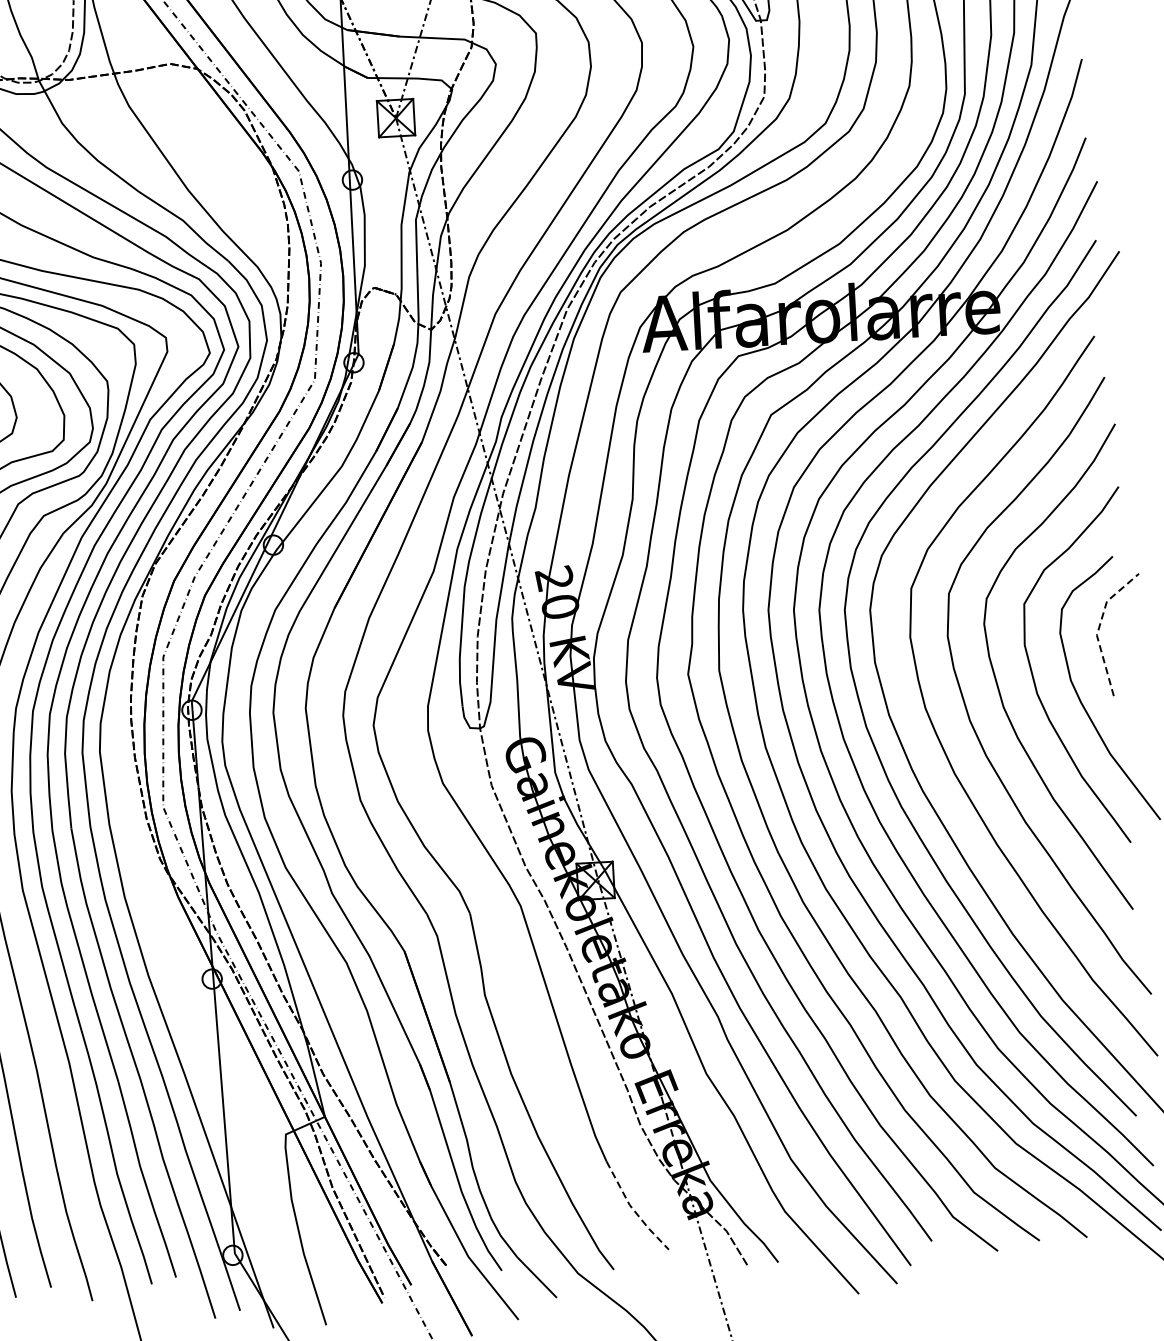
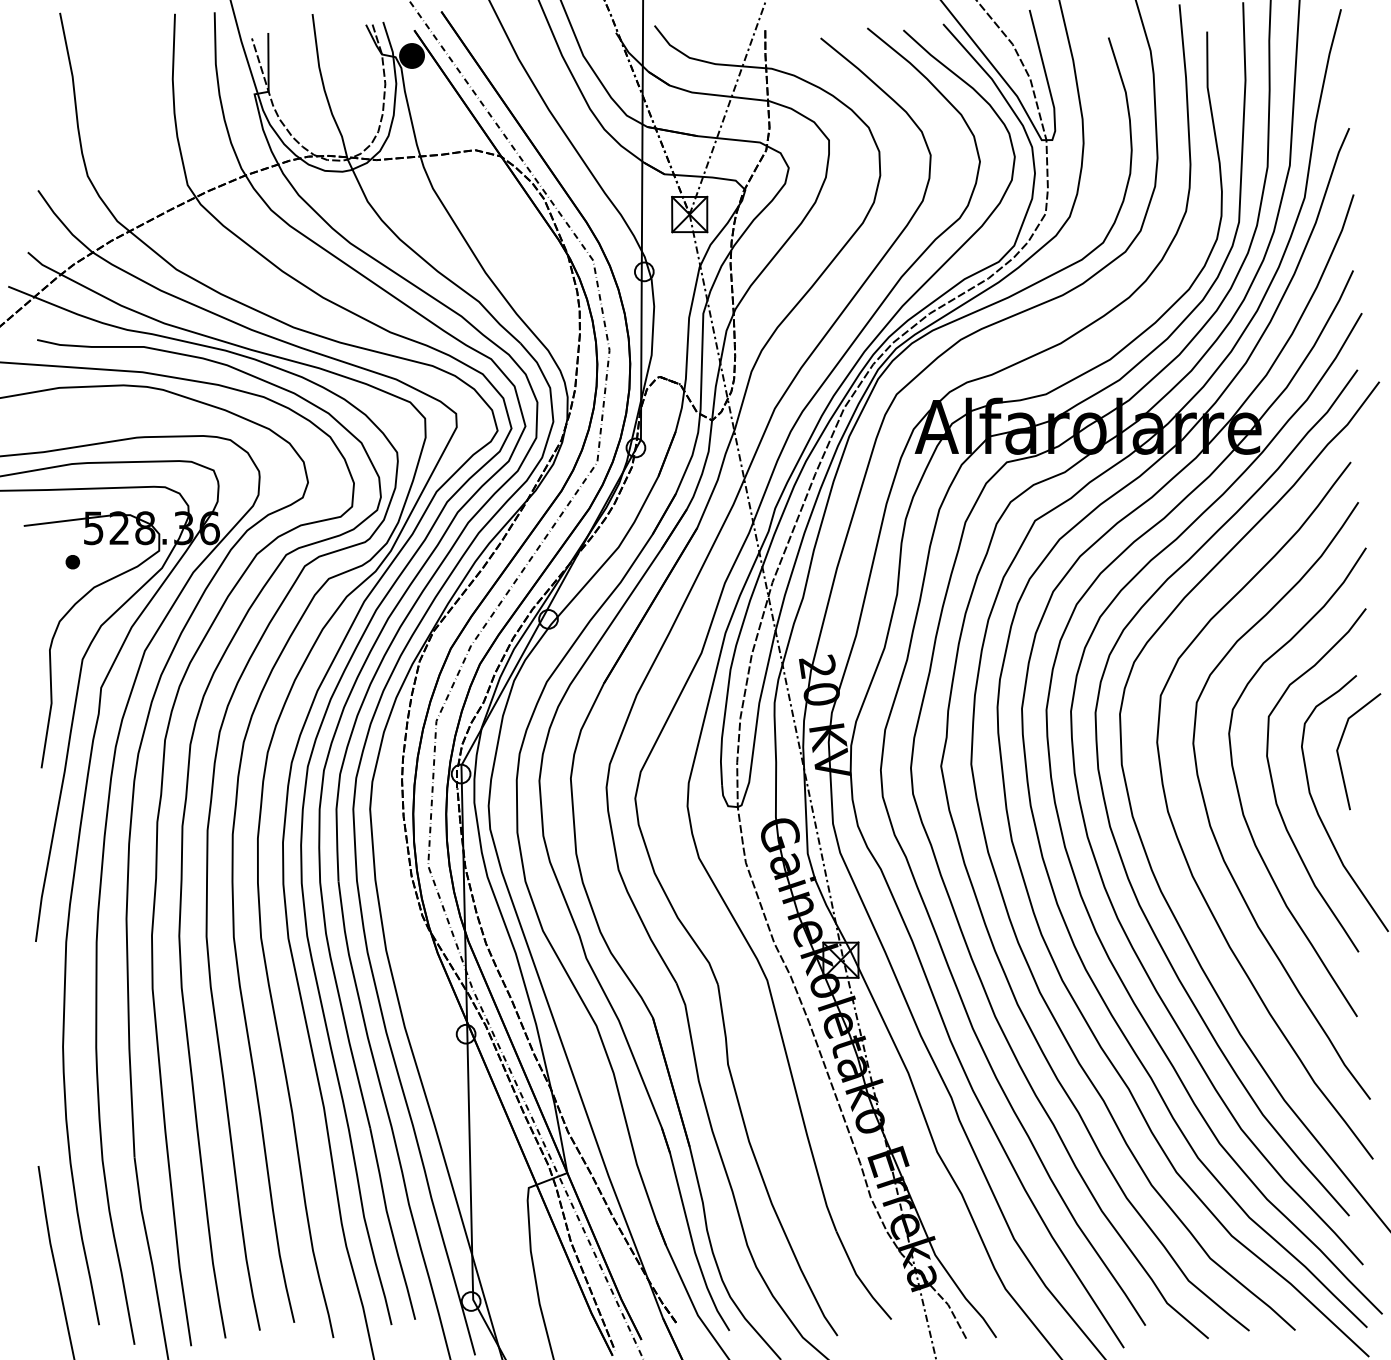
line: (1098, 627) -> (1339, 743), dashed -> solid
line: (633, 1209) -> (859, 1278), dashed -> solid

